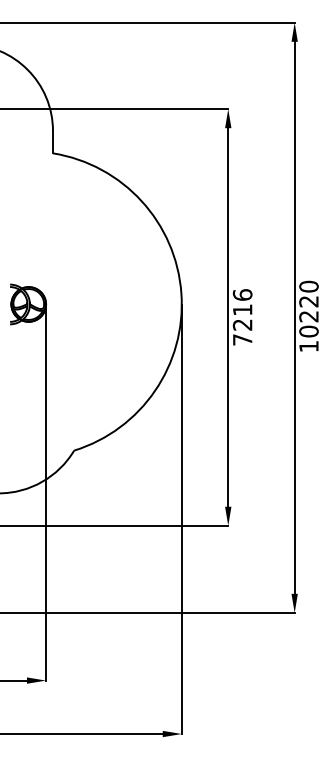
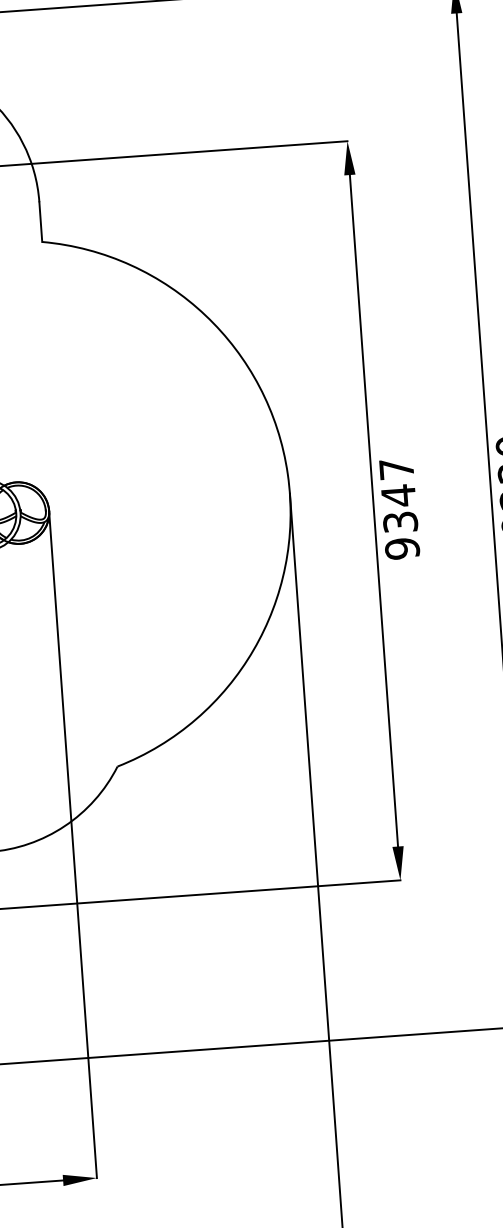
text: (242, 317) -> (399, 509), 7216 -> 9347

